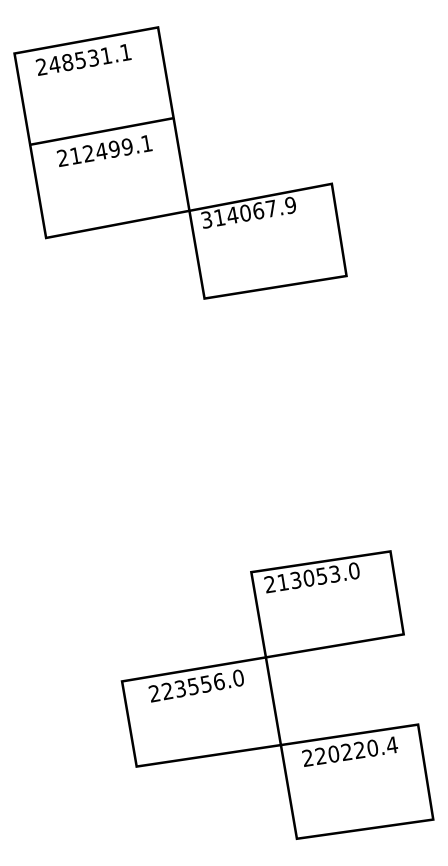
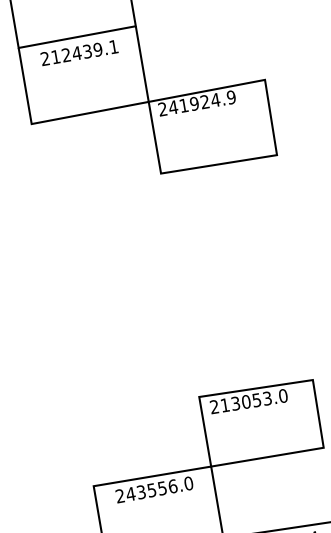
text: (113, 148) -> (86, 51), 212499.1 -> 212439.1
text: (238, 213) -> (188, 104), 314067.9 -> 241924.9
text: (167, 691) -> (130, 494), 223556.0 -> 243556.0

